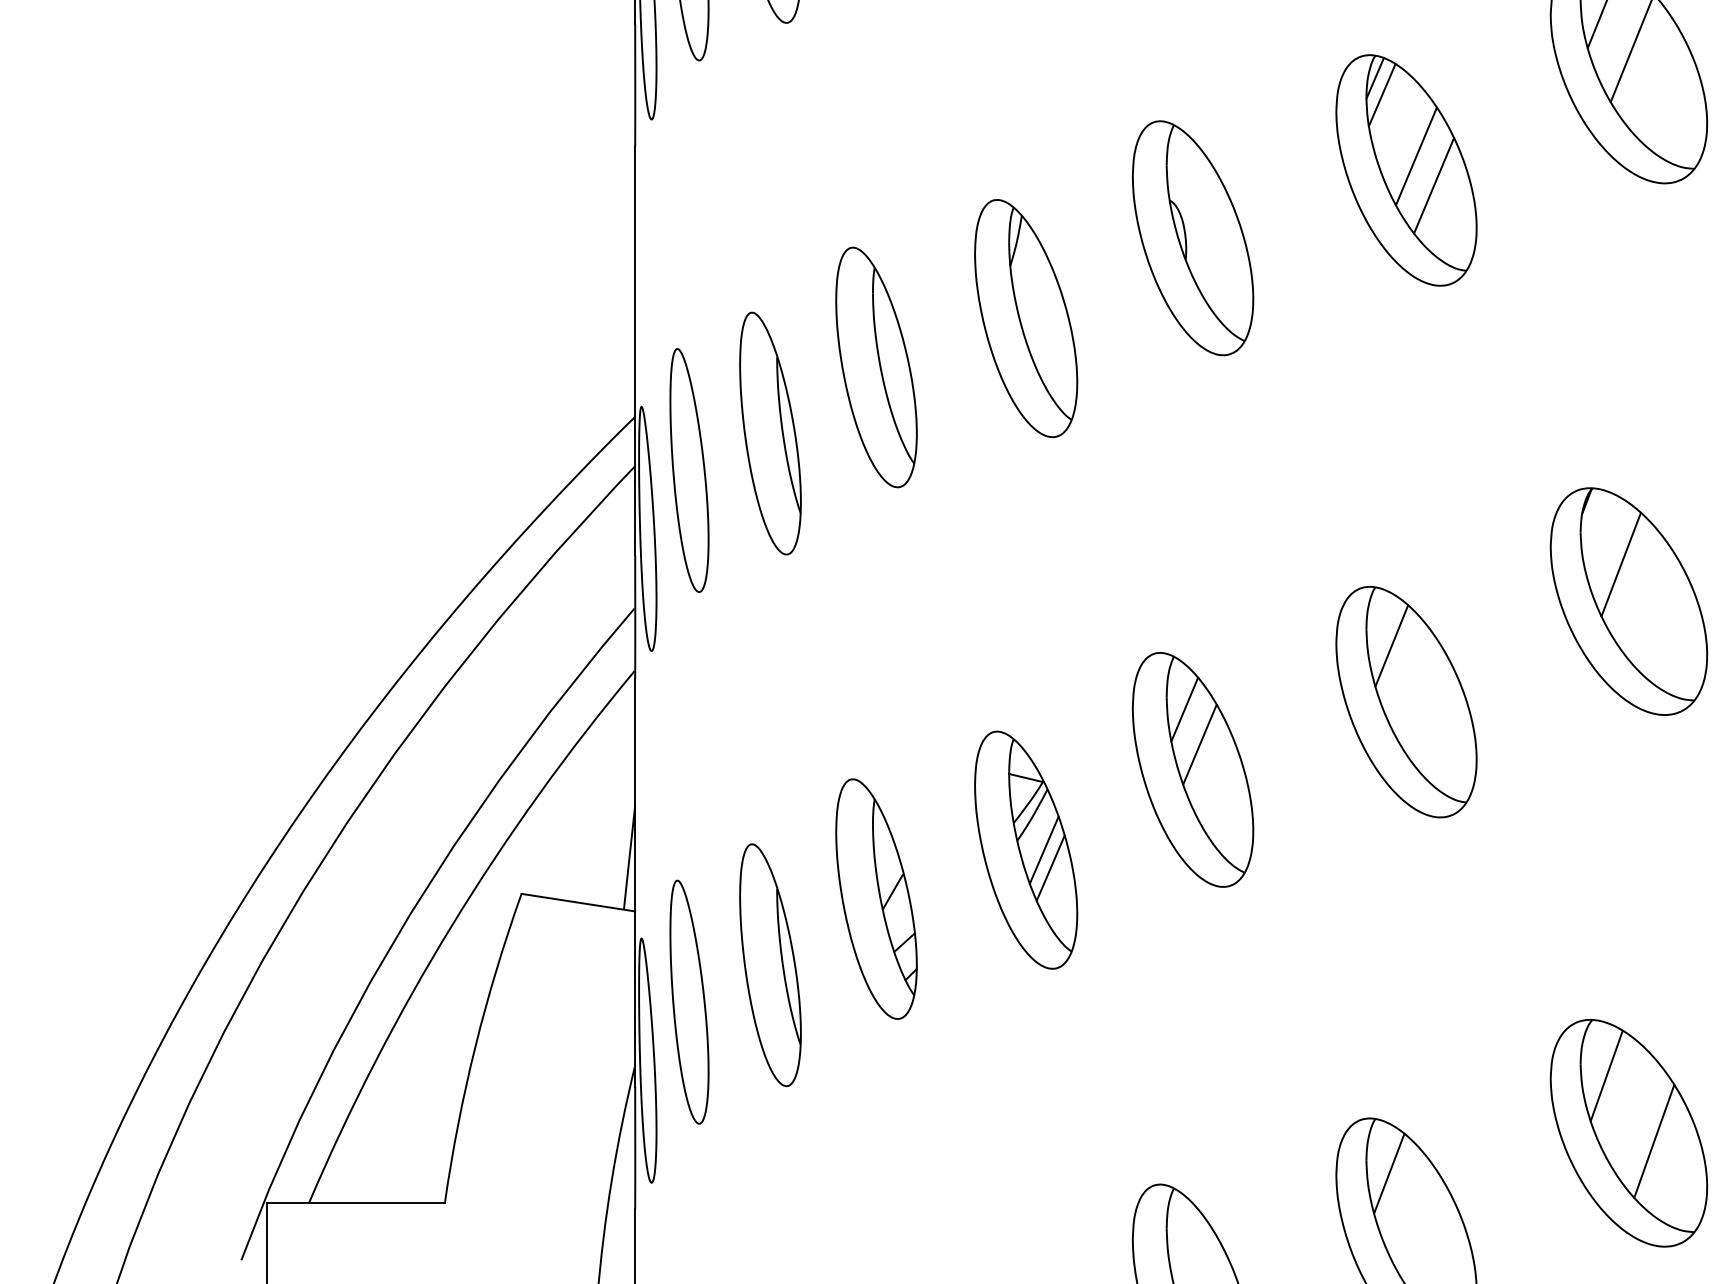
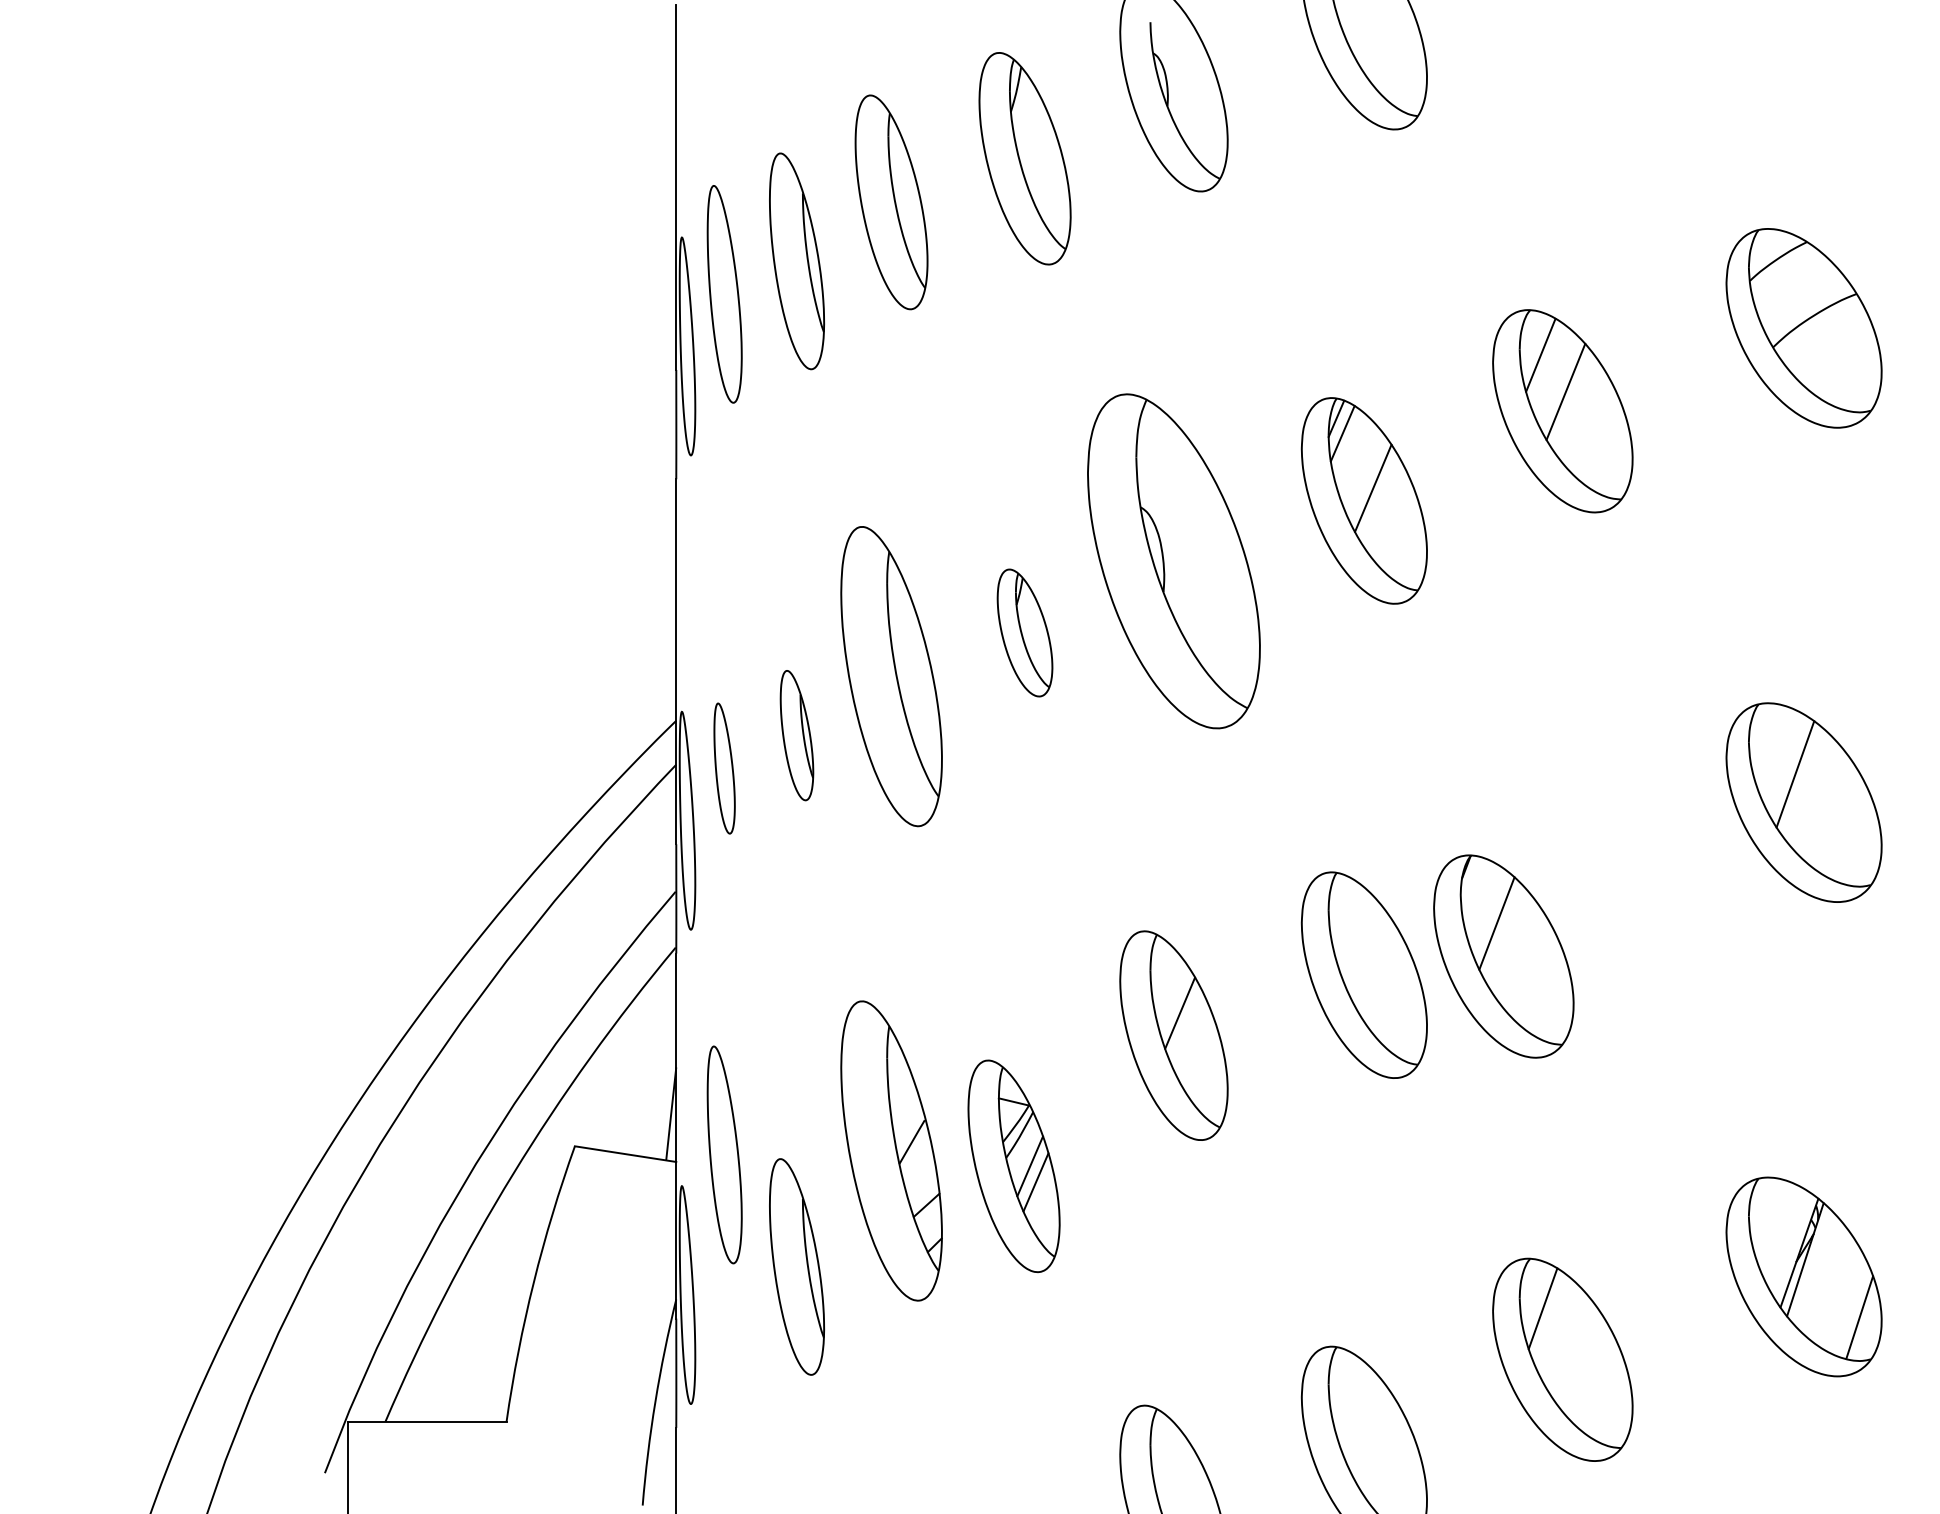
line: (1433, 185) -> (1388, 514), removed
part: (1192, 238) -> (1173, 561), size x1.6
part: (1025, 317) -> (1024, 632), size x0.6
part: (876, 367) -> (891, 676), size x1.4
part: (769, 433) -> (796, 735), size x0.6
part: (689, 470) -> (724, 768), size x0.6
part: (1628, 601) -> (1503, 956), moved
line: (1390, 645) -> (1350, 924), removed
line: (1184, 709) -> (1166, 981), removed
part: (1025, 849) -> (1013, 1165), moved
part: (876, 898) -> (891, 1150), size x1.4
part: (769, 964) -> (796, 1266), moved
part: (689, 1001) -> (724, 1154), moved
line: (1654, 1140) -> (1585, 1366), removed
line: (1388, 1173) -> (1348, 1395), removed

